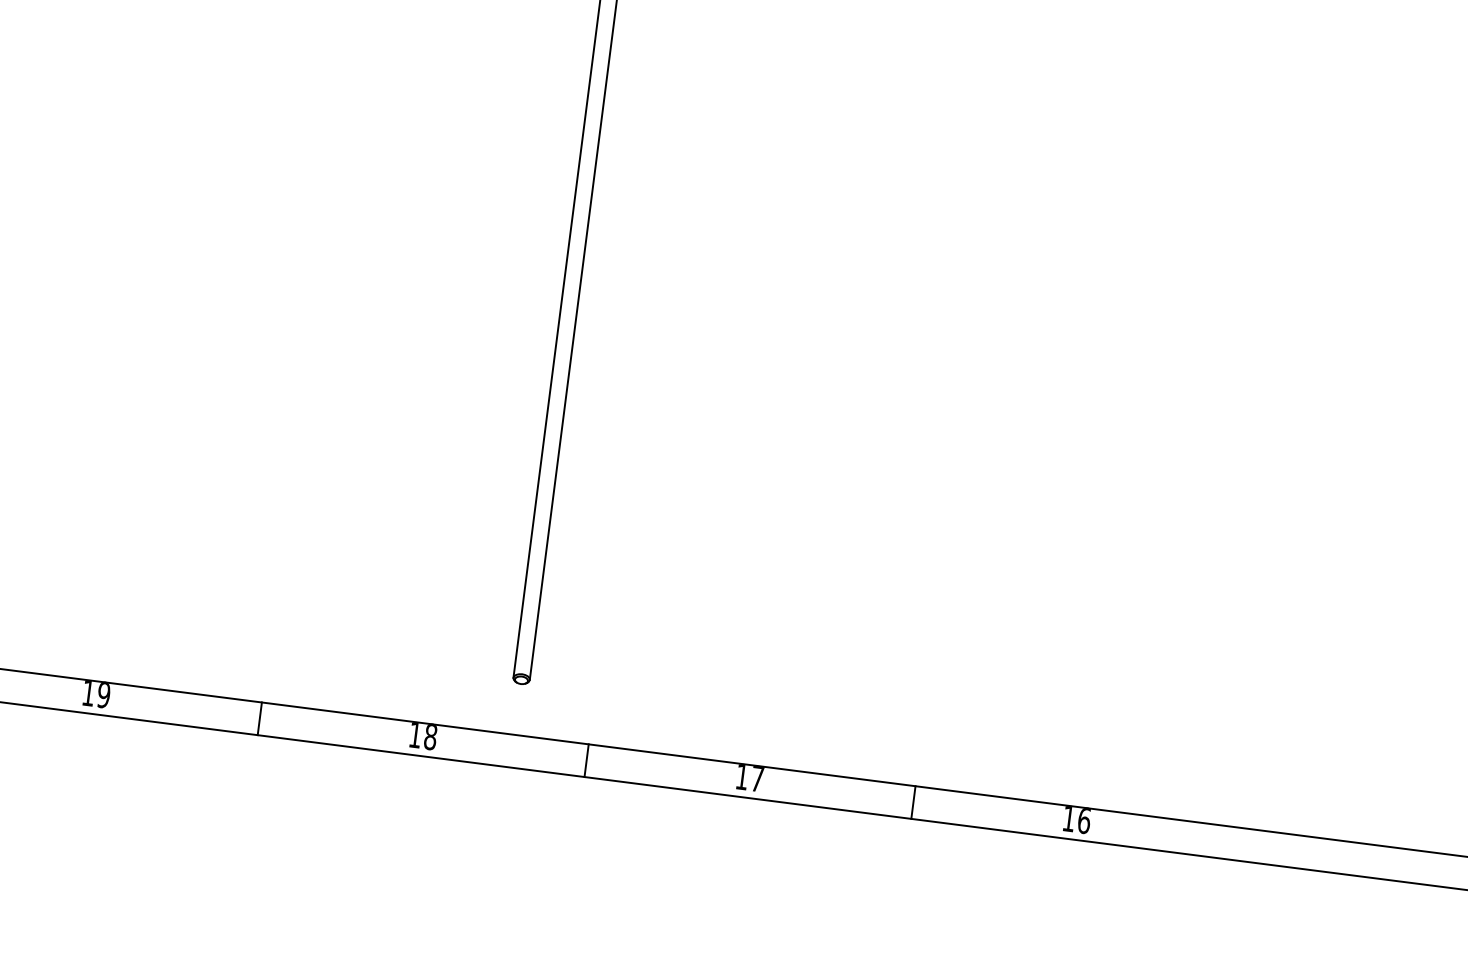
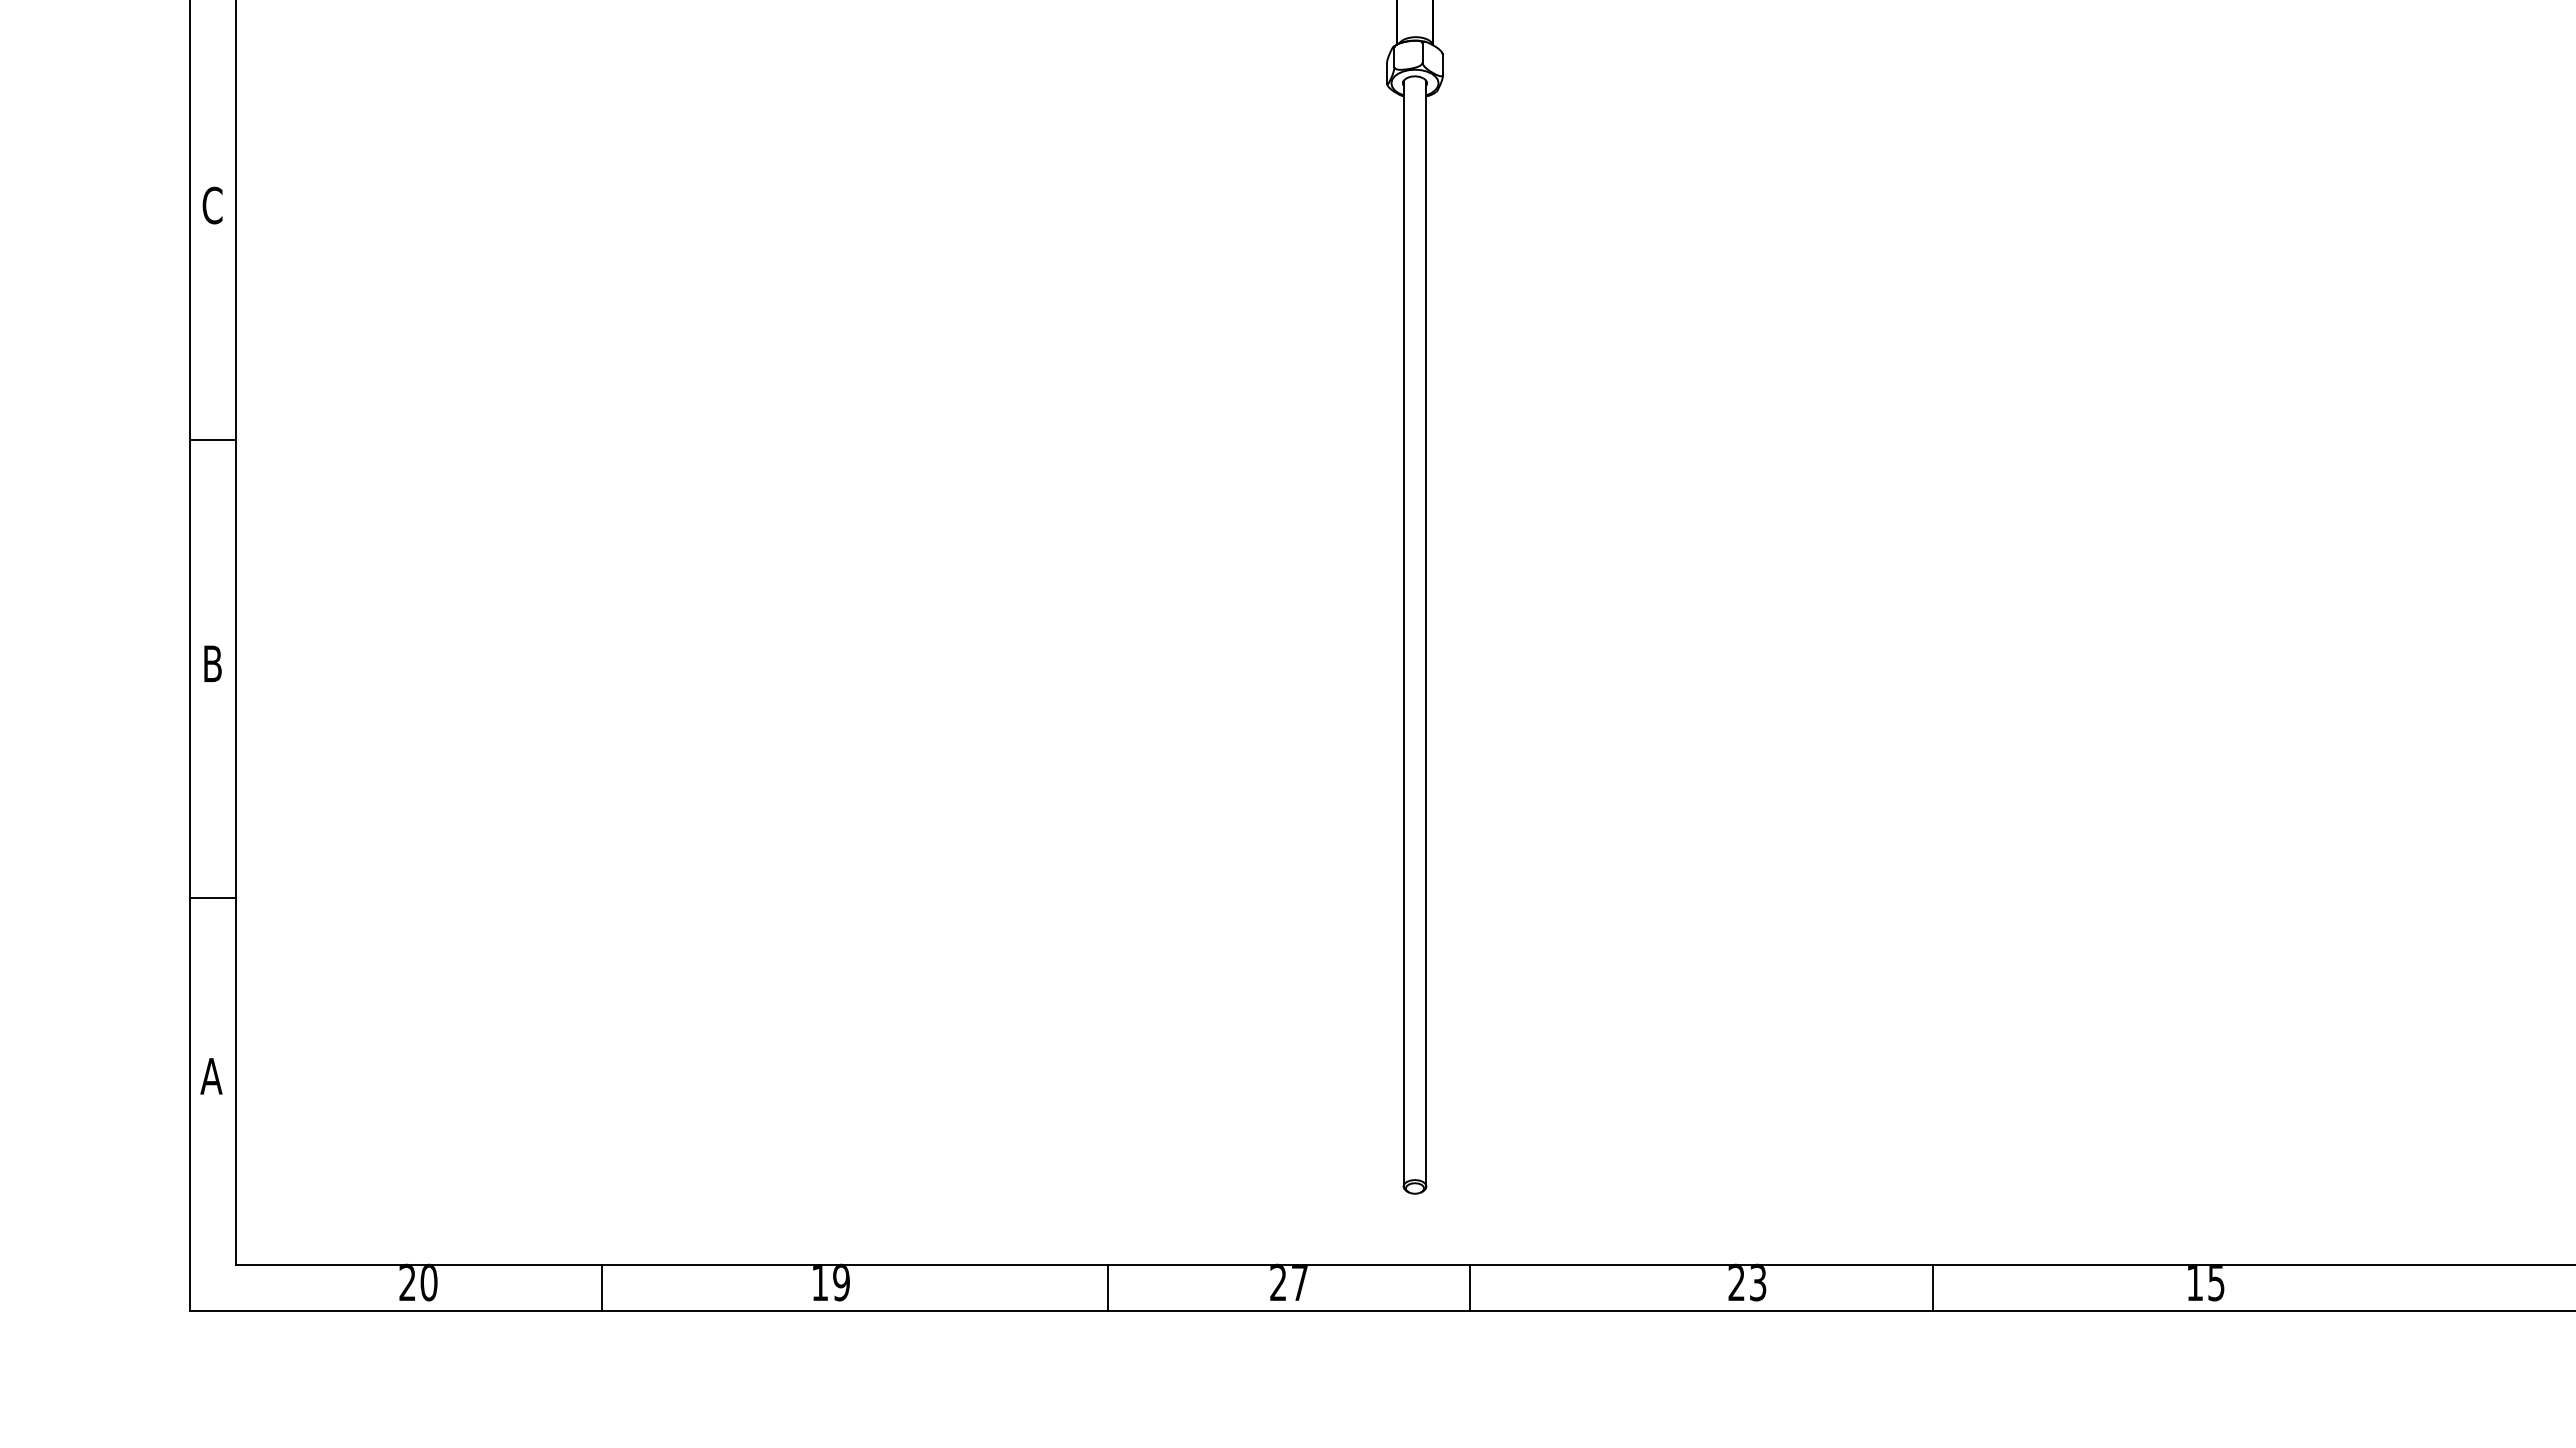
line: (259, 718) -> (1107, 1287), moved
text: (423, 735) -> (1289, 1282), 18 -> 27
line: (586, 760) -> (1470, 1287), moved
text: (749, 777) -> (1747, 1282), 17 -> 23
line: (913, 802) -> (1933, 1287), moved
text: (1084, 820) -> (2216, 1282), 16 -> 15

